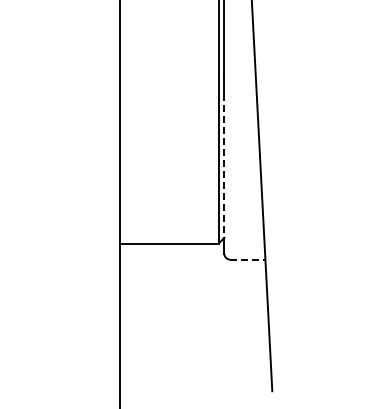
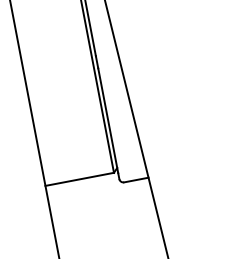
line: (224, 169) -> (108, 120), dashed -> solid
line: (247, 259) -> (136, 179), dashed -> solid

